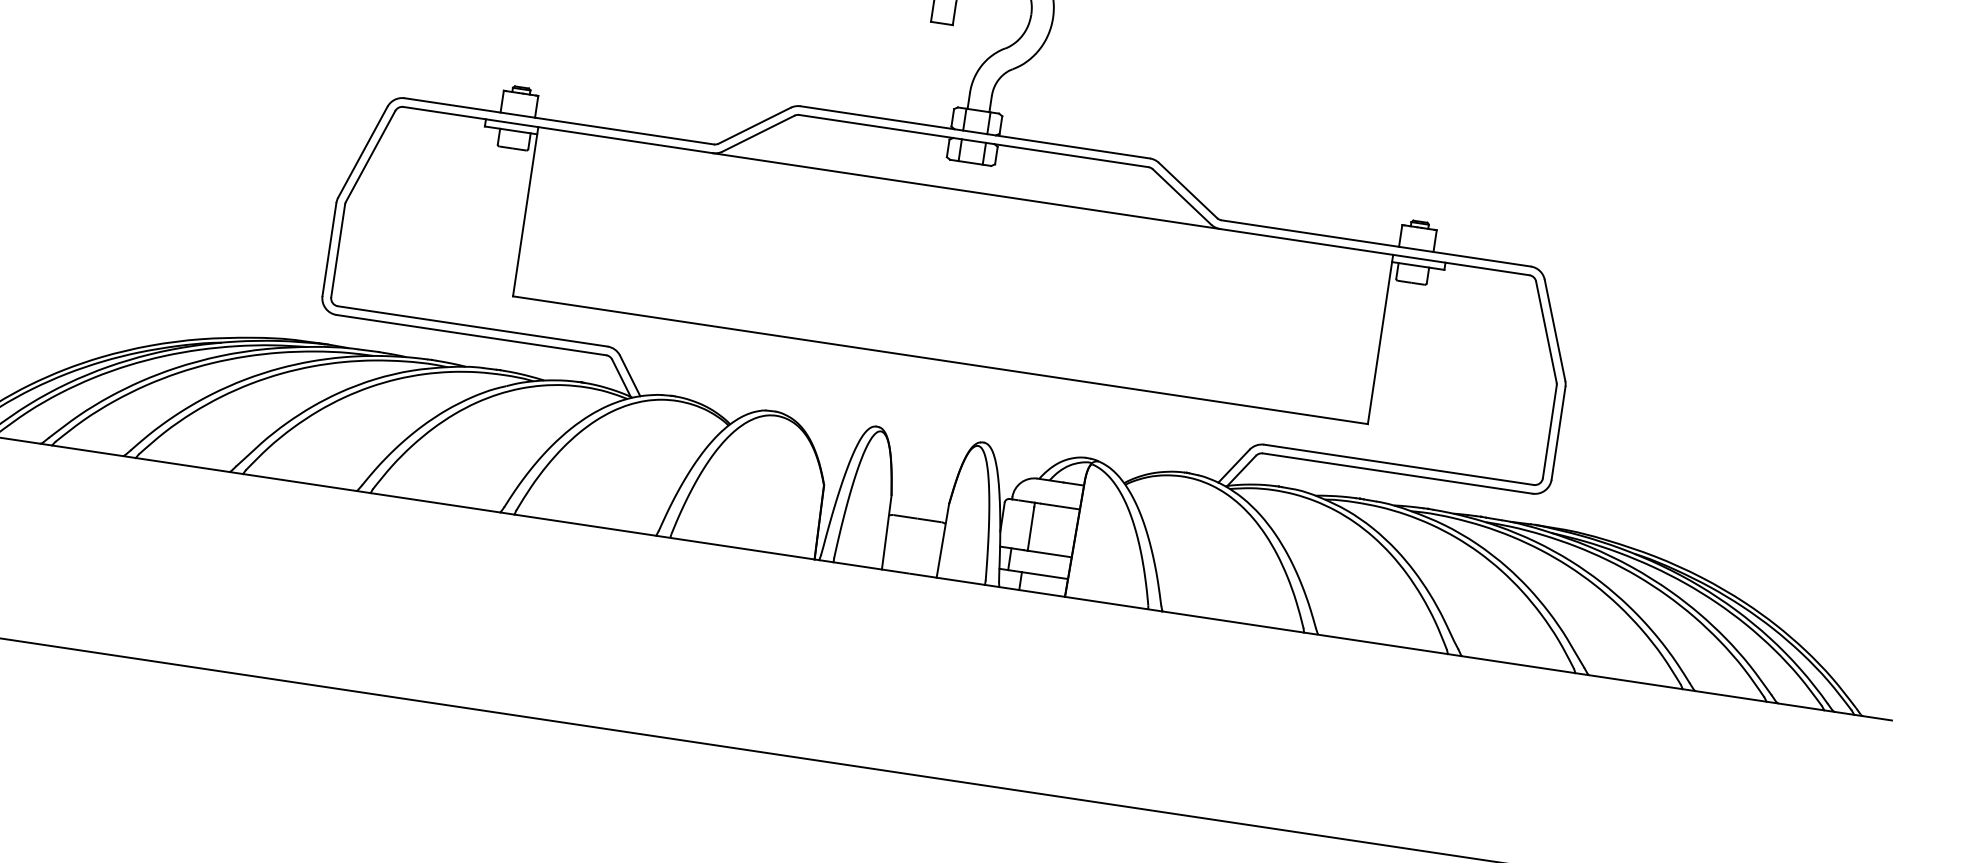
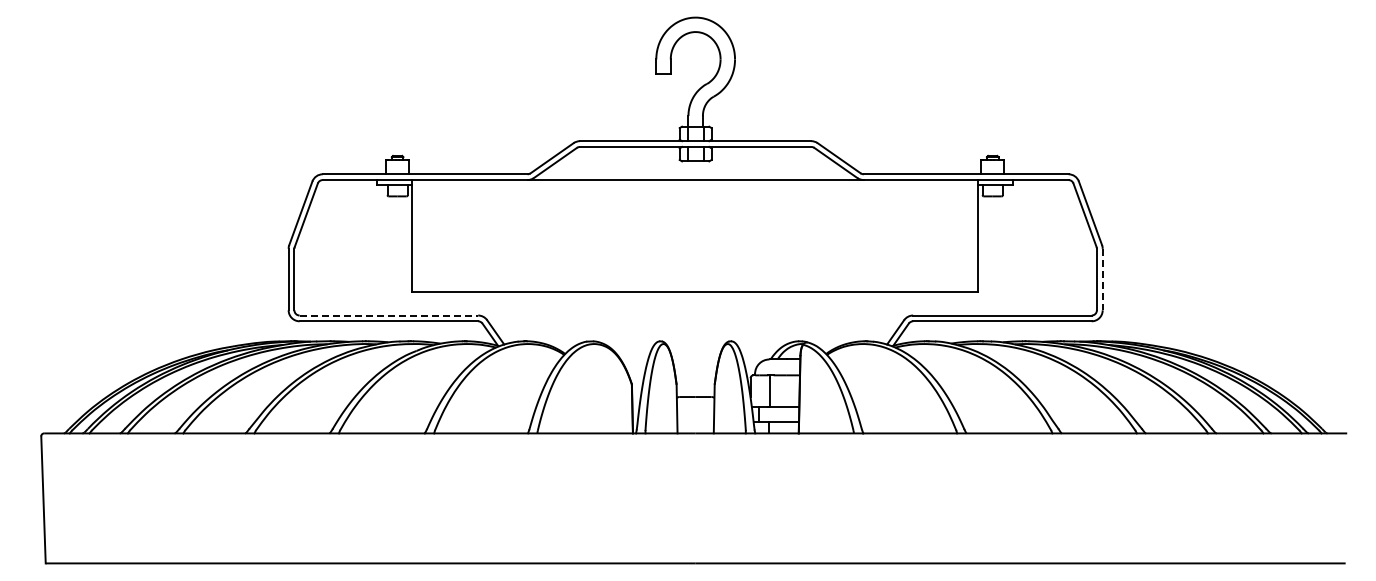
line: (473, 326) -> (389, 315), solid -> dashed
line: (1558, 433) -> (1102, 279), solid -> dashed

